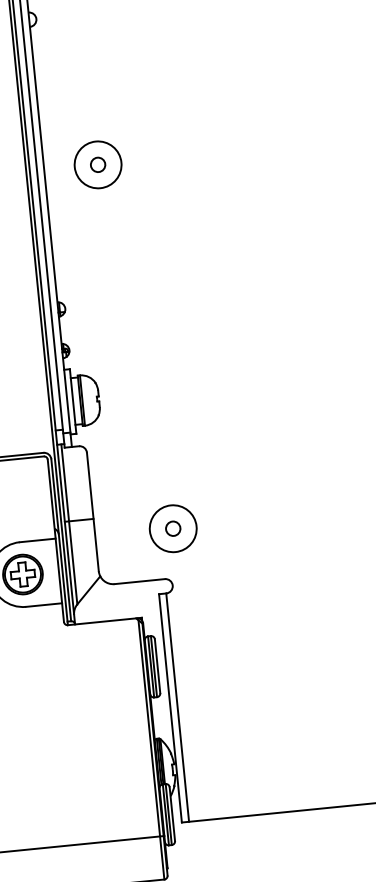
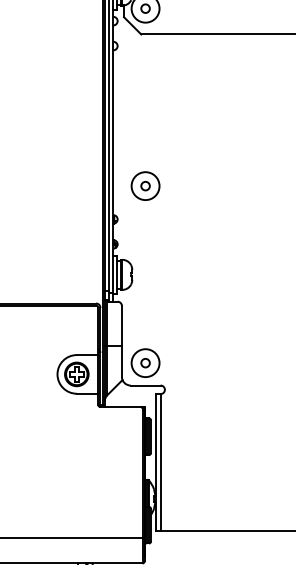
part: (97, 163) -> (145, 185), moved
part: (173, 527) -> (145, 362), moved

